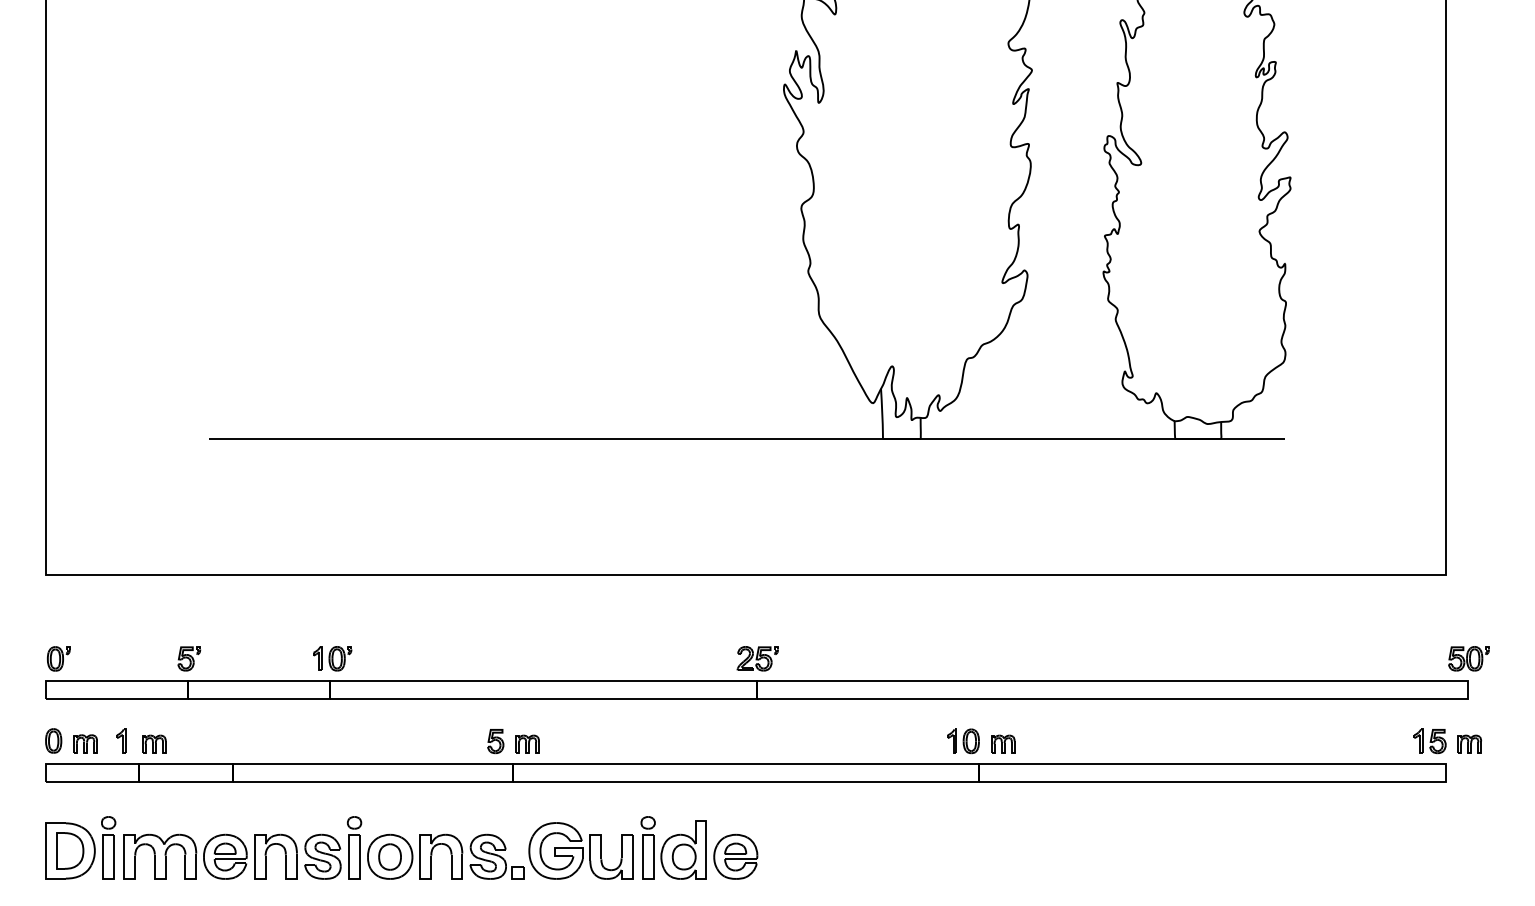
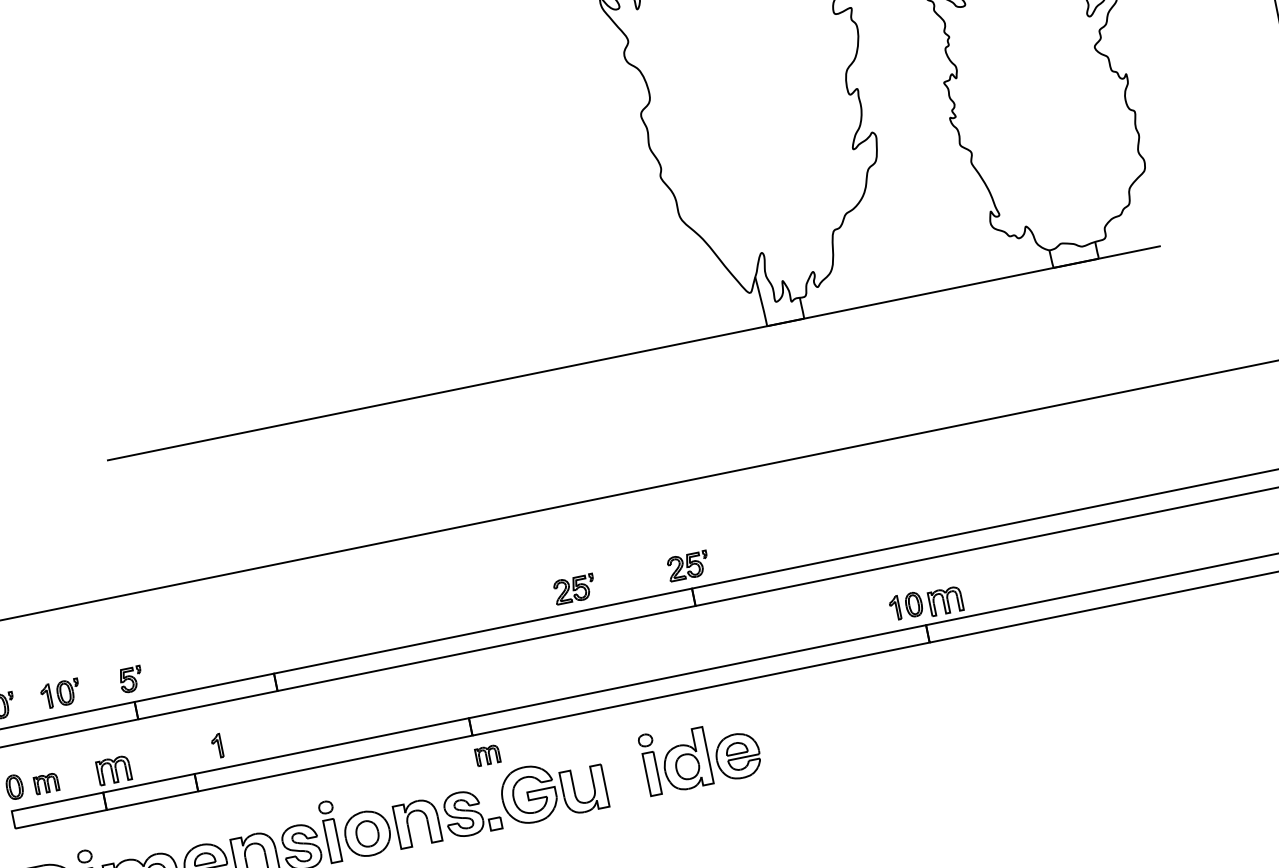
part: (332, 658) -> (60, 693), moved
part: (641, 658) -> (574, 589), added
part: (121, 740) -> (217, 745), moved
part: (495, 741) -> (447, 699), removed
part: (154, 743) -> (114, 769), size x1.4
part: (527, 743) -> (487, 754), moved
part: (1003, 743) -> (945, 600), size x1.4
part: (699, 847) -> (700, 754), moved

